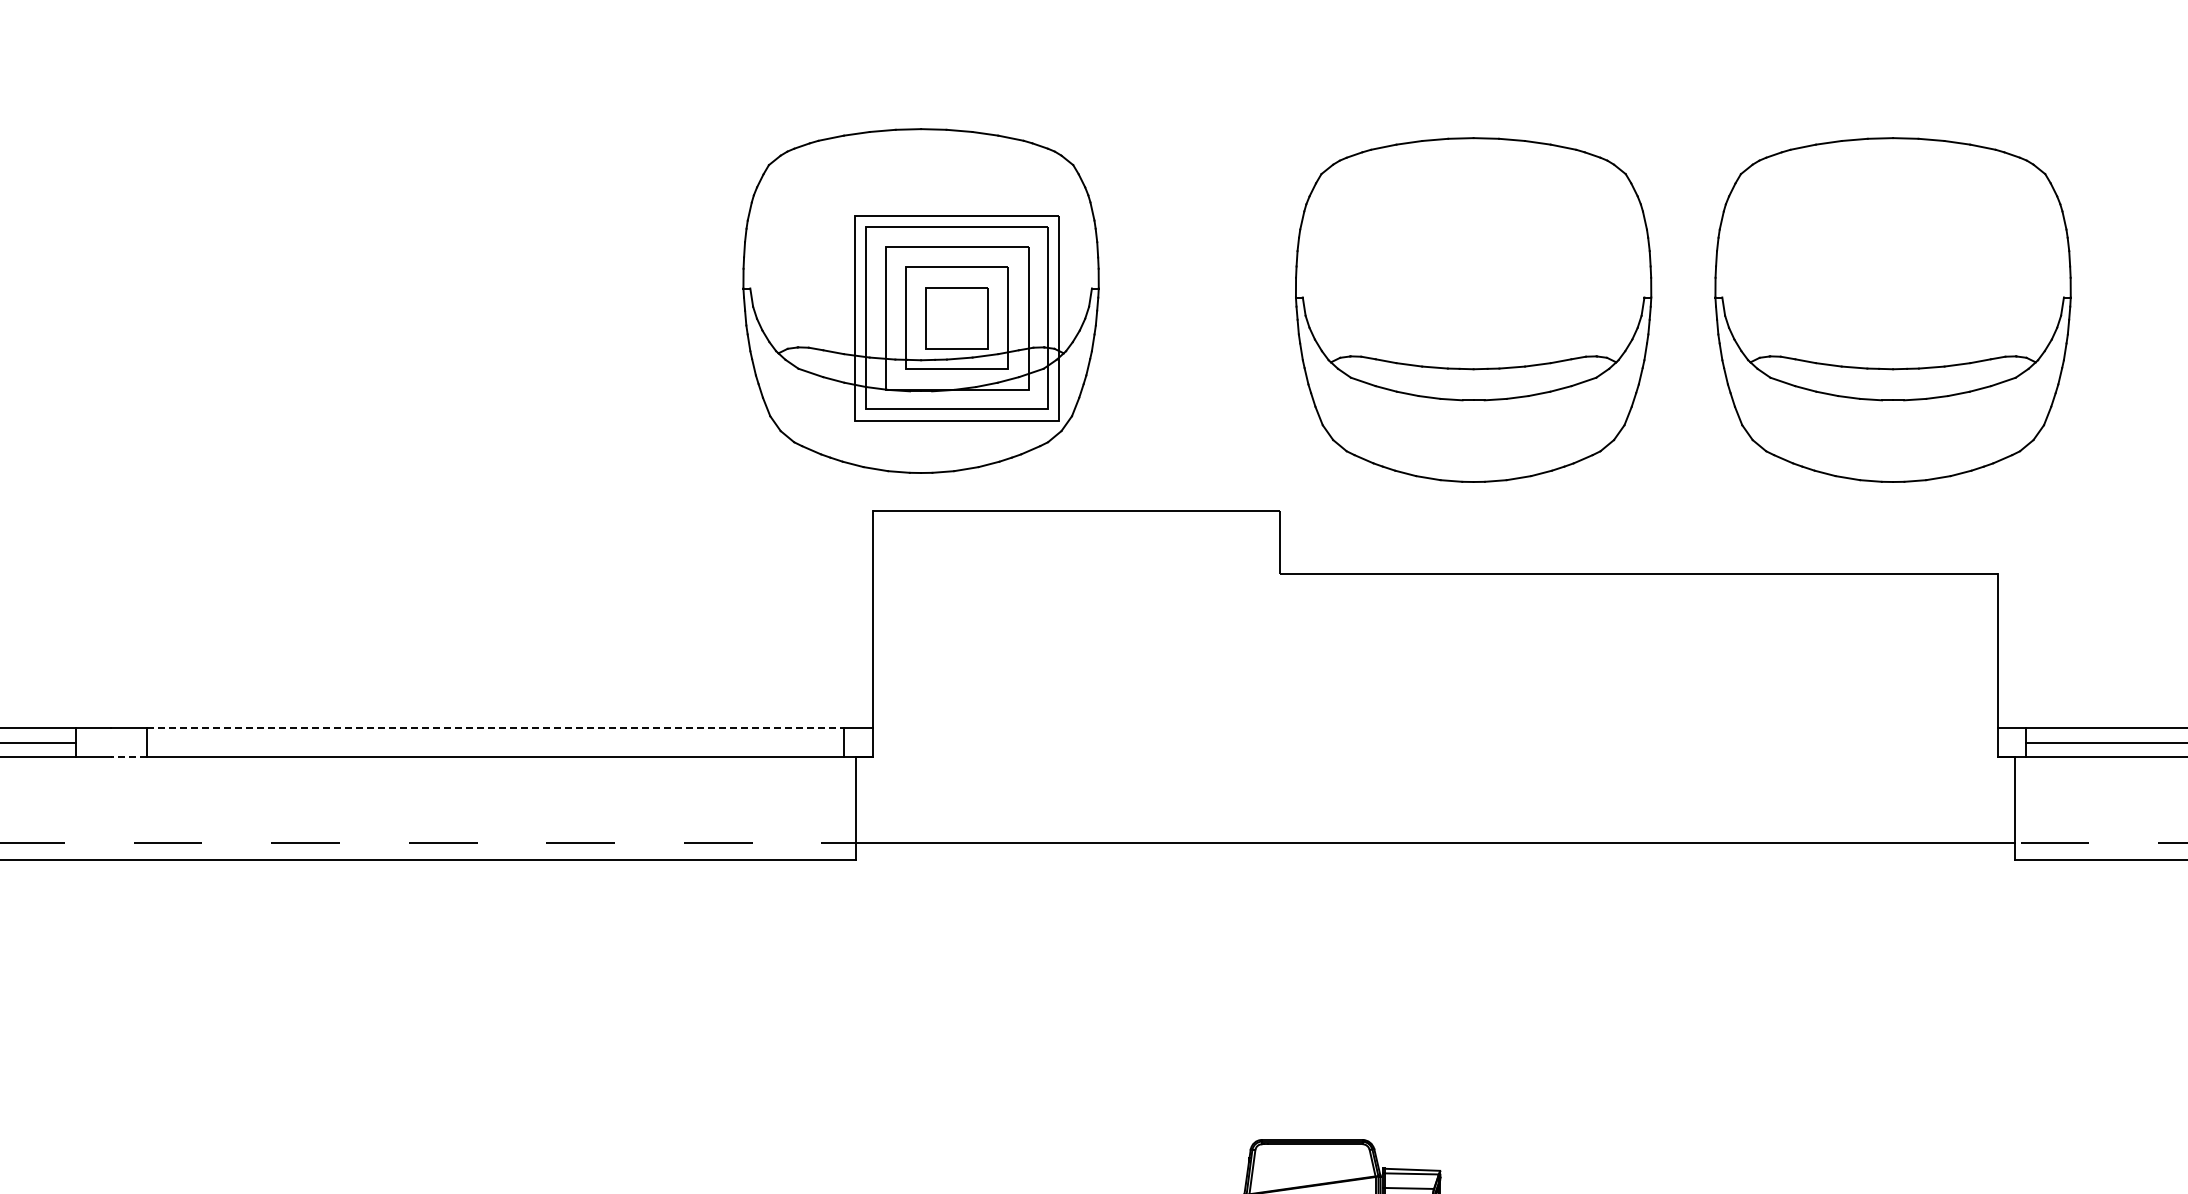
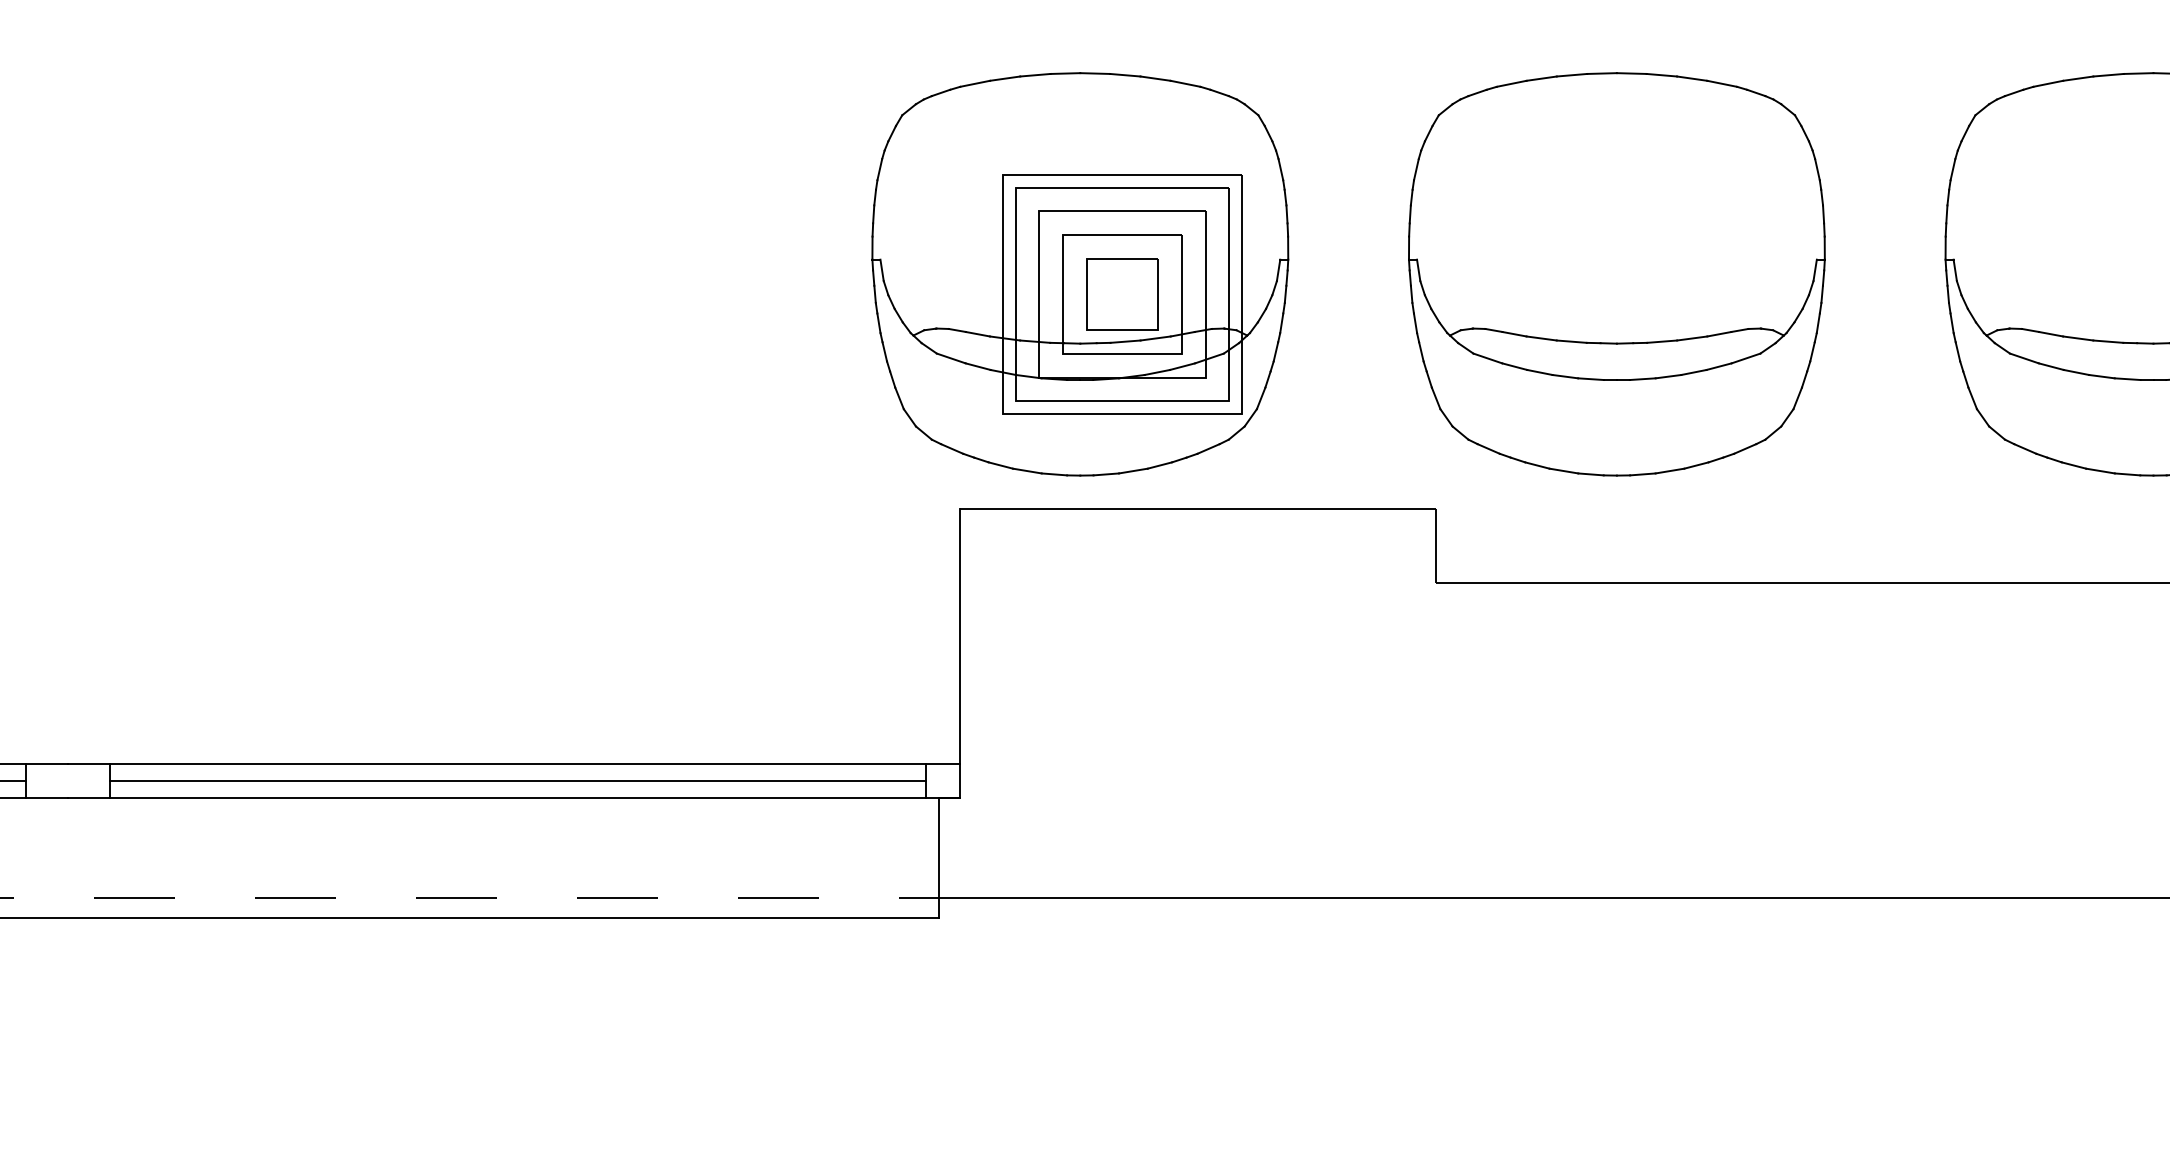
part: (920, 300) -> (1079, 273), moved
part: (1473, 309) -> (1616, 273), moved
line: (495, 728) -> (517, 764), dashed -> solid
line: (495, 742) -> (517, 780), added
line: (129, 757) -> (89, 798), dashed -> solid

